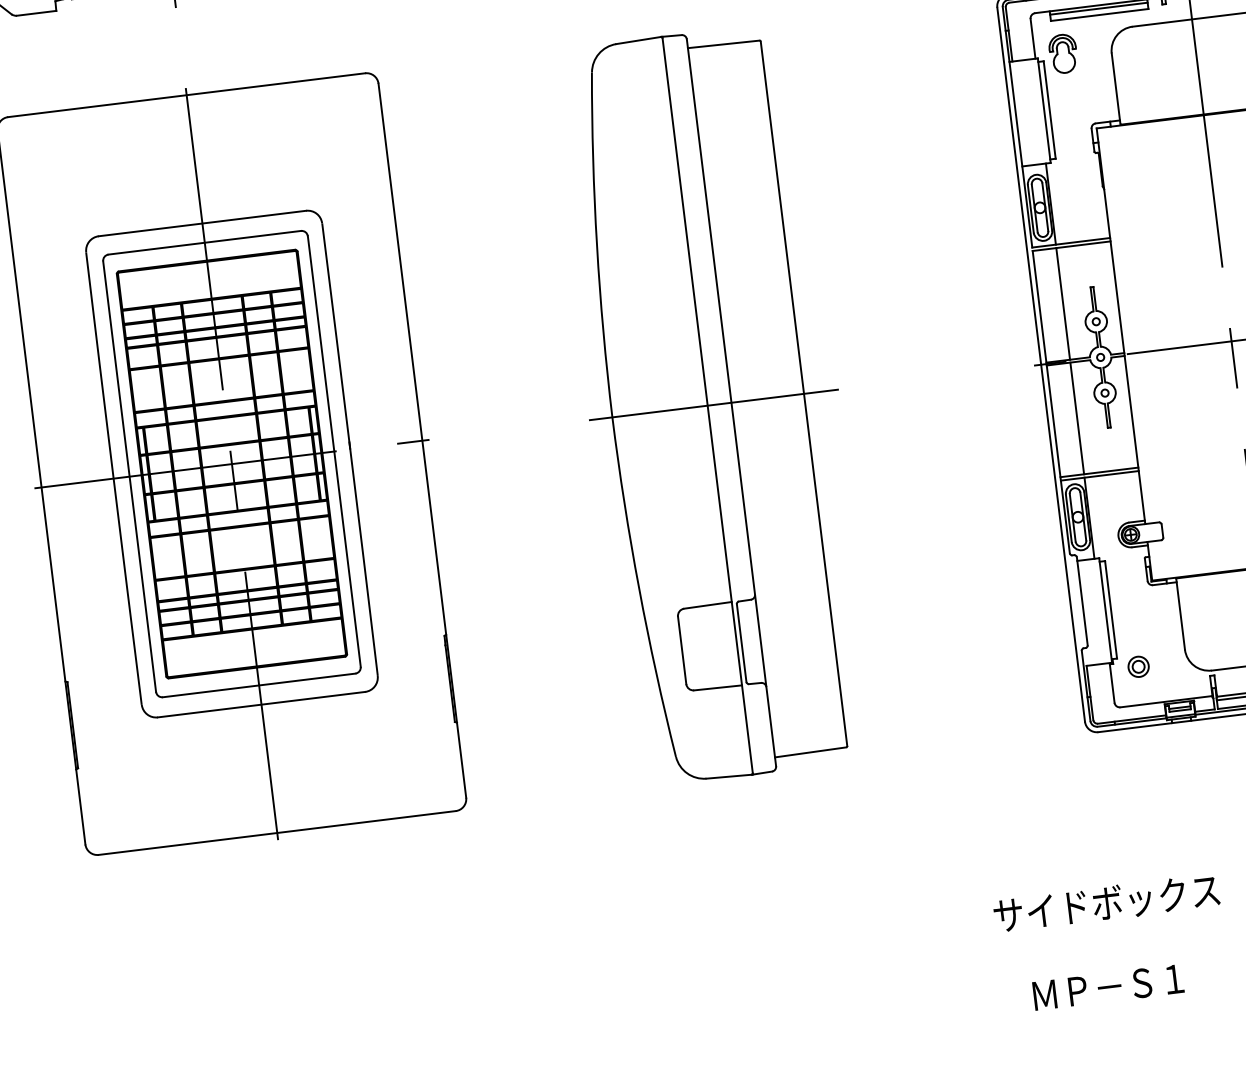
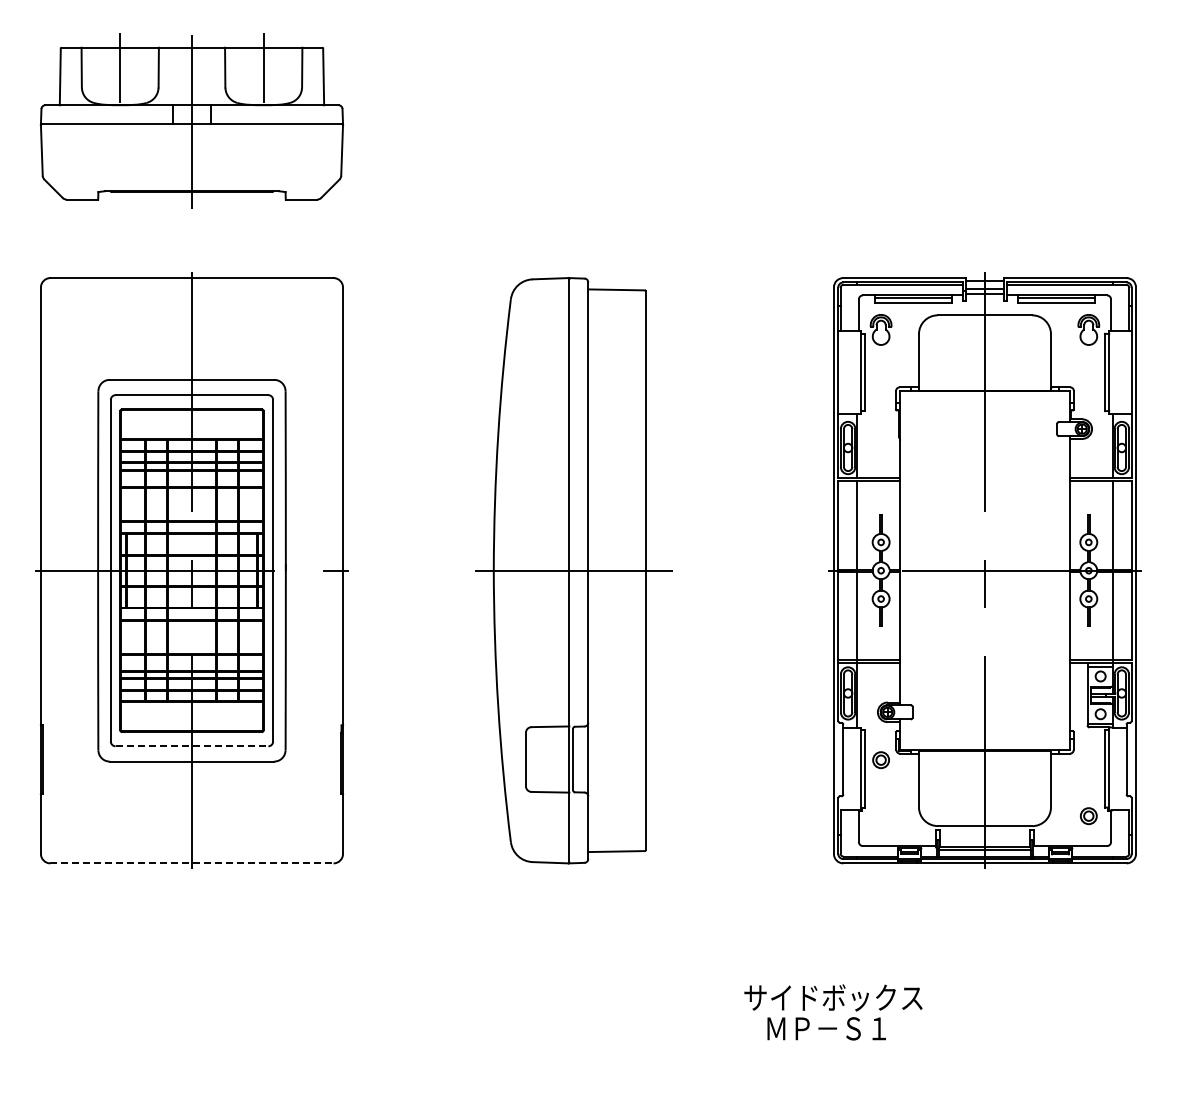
part: (1137, 667) -> (880, 760), moved
line: (259, 685) -> (192, 746), solid -> dashed
line: (276, 833) -> (191, 863), solid -> dashed
text: (1108, 987) -> (826, 1028), moved

